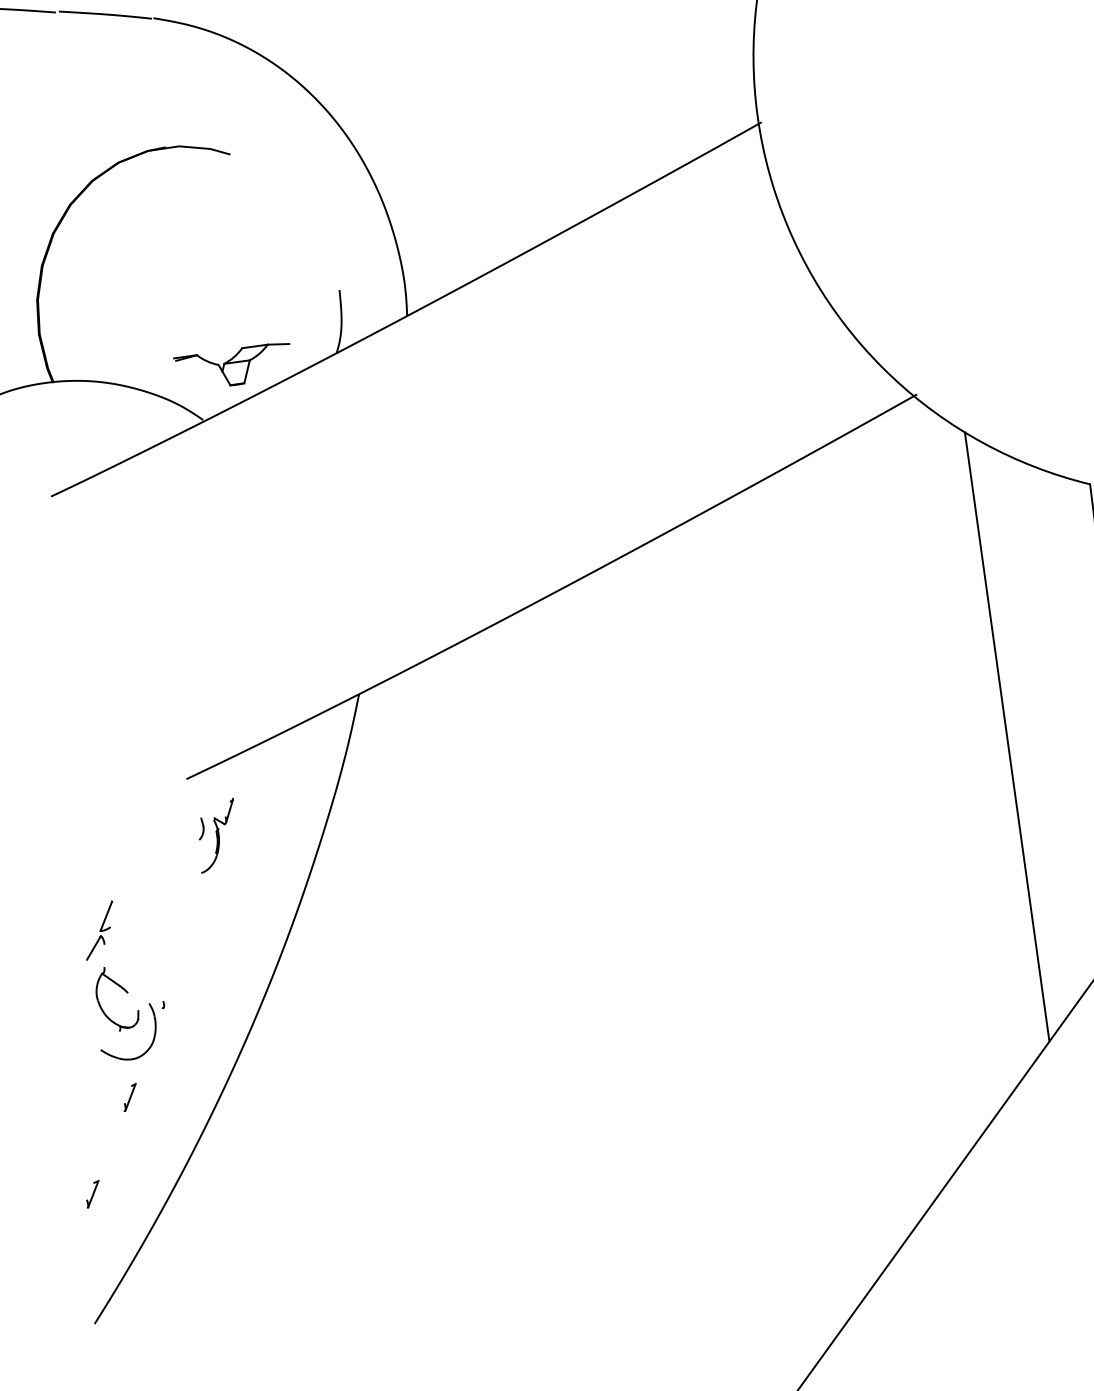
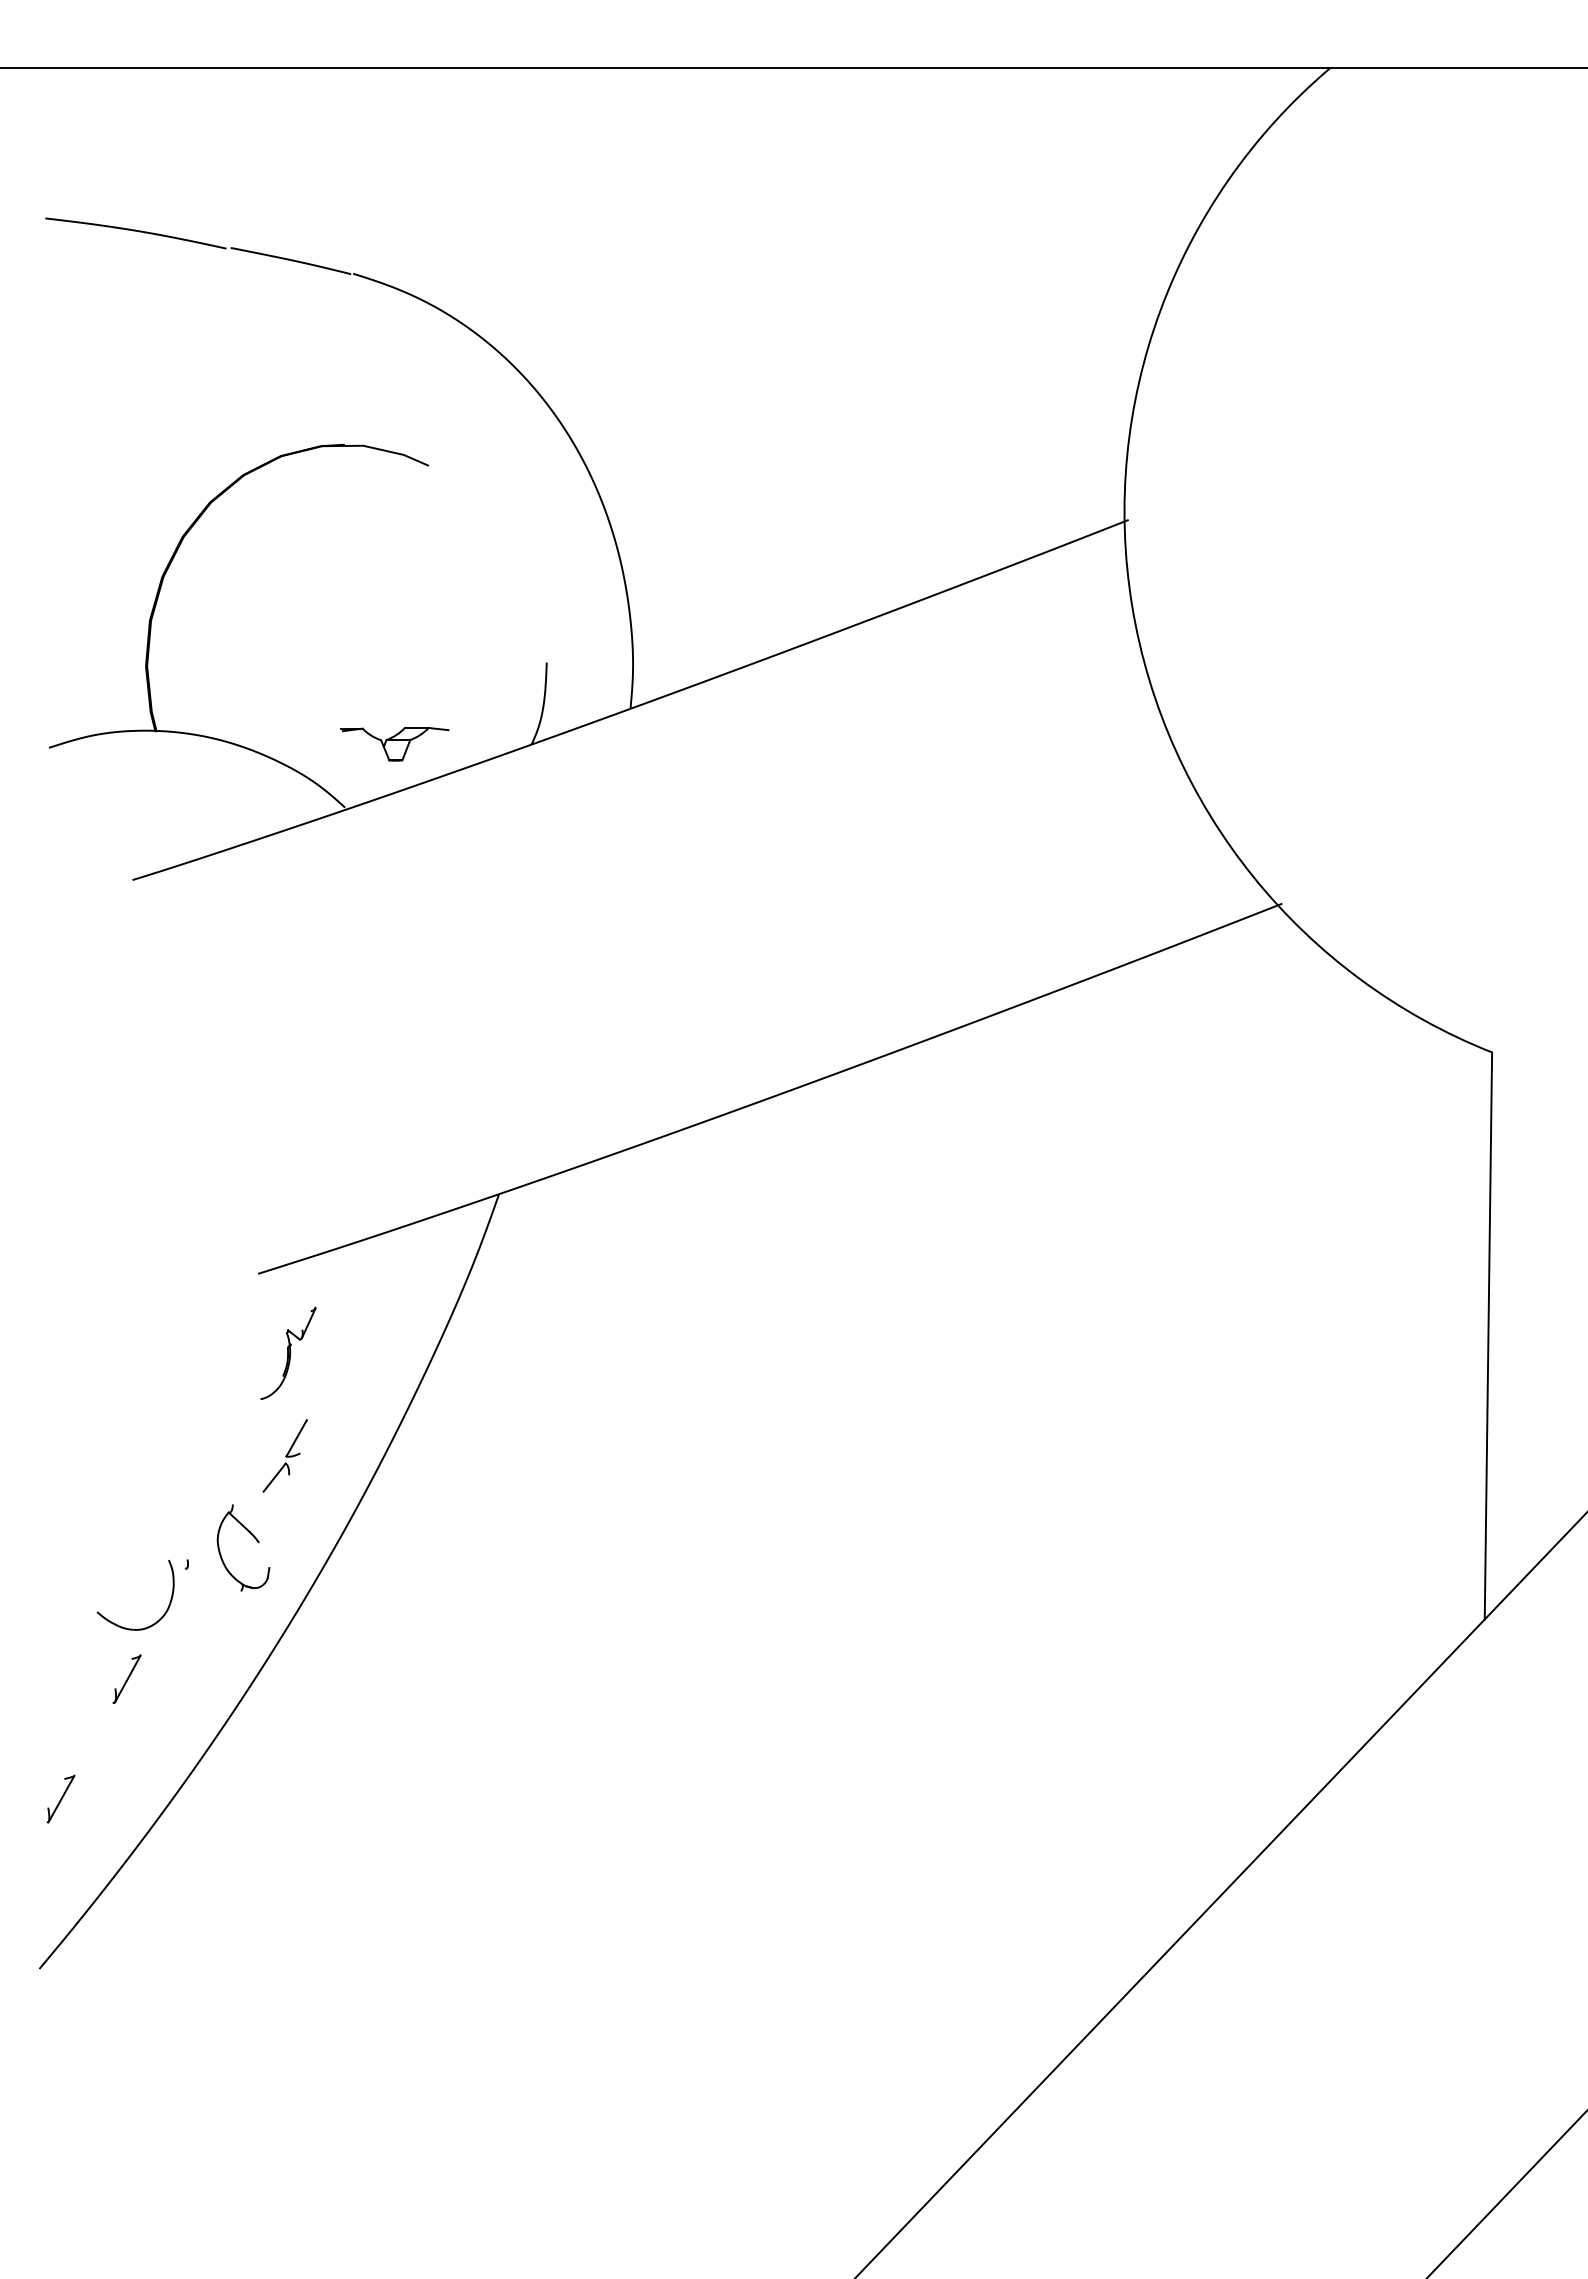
part: (233, 367) -> (394, 744), size x0.7
line: (1006, 737) -> (1337, 1367), removed
part: (200, 829) -> (267, 1341), removed
part: (99, 930) -> (284, 1455), moved
part: (123, 989) -> (253, 1537), moved
part: (129, 1097) -> (126, 1679), size x1.4
part: (92, 1193) -> (60, 1798), size x1.4

